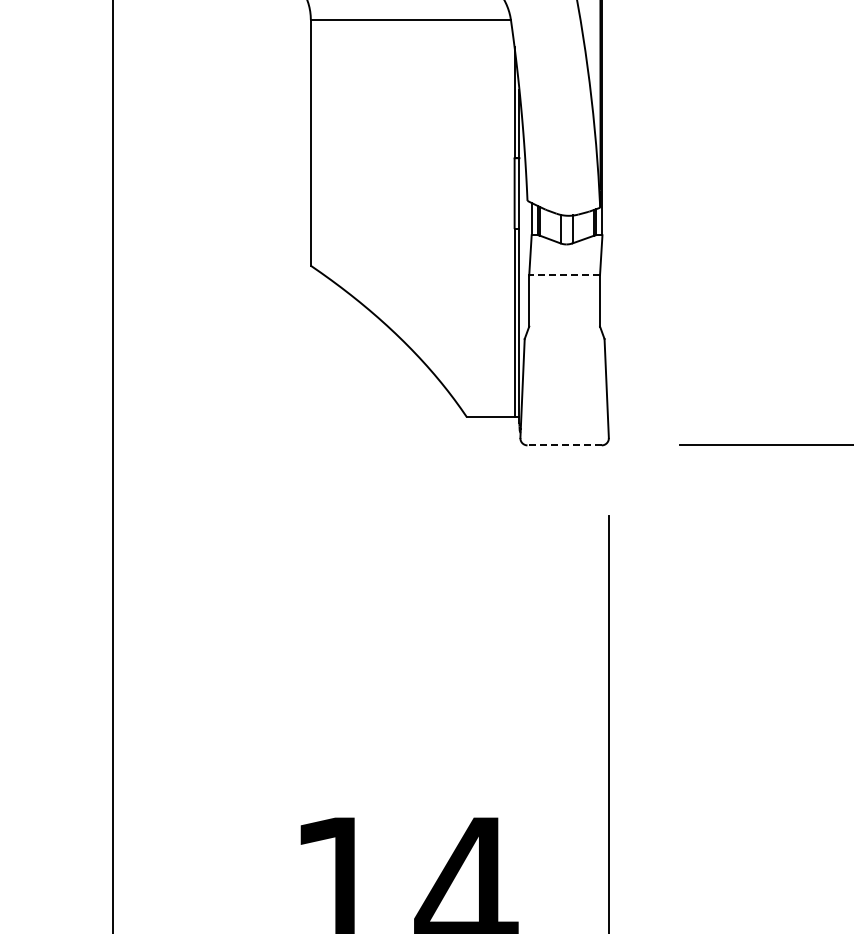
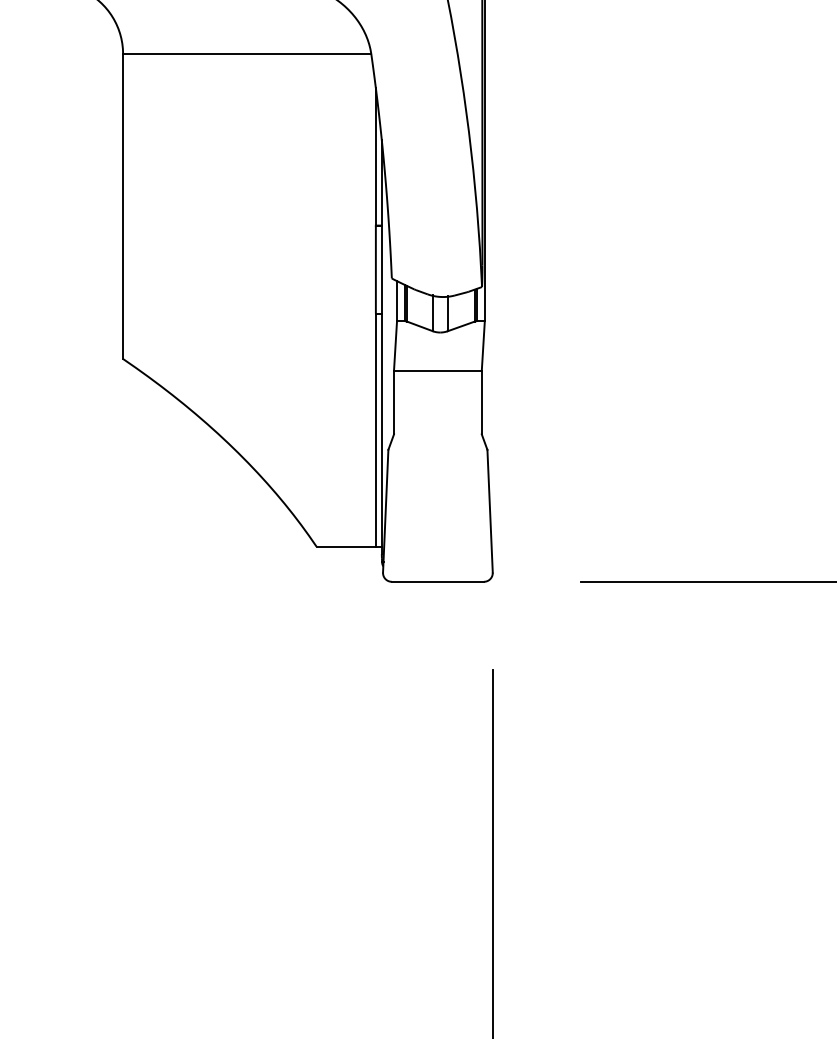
line: (564, 275) -> (437, 371), dashed -> solid
line: (564, 445) -> (437, 581), dashed -> solid

